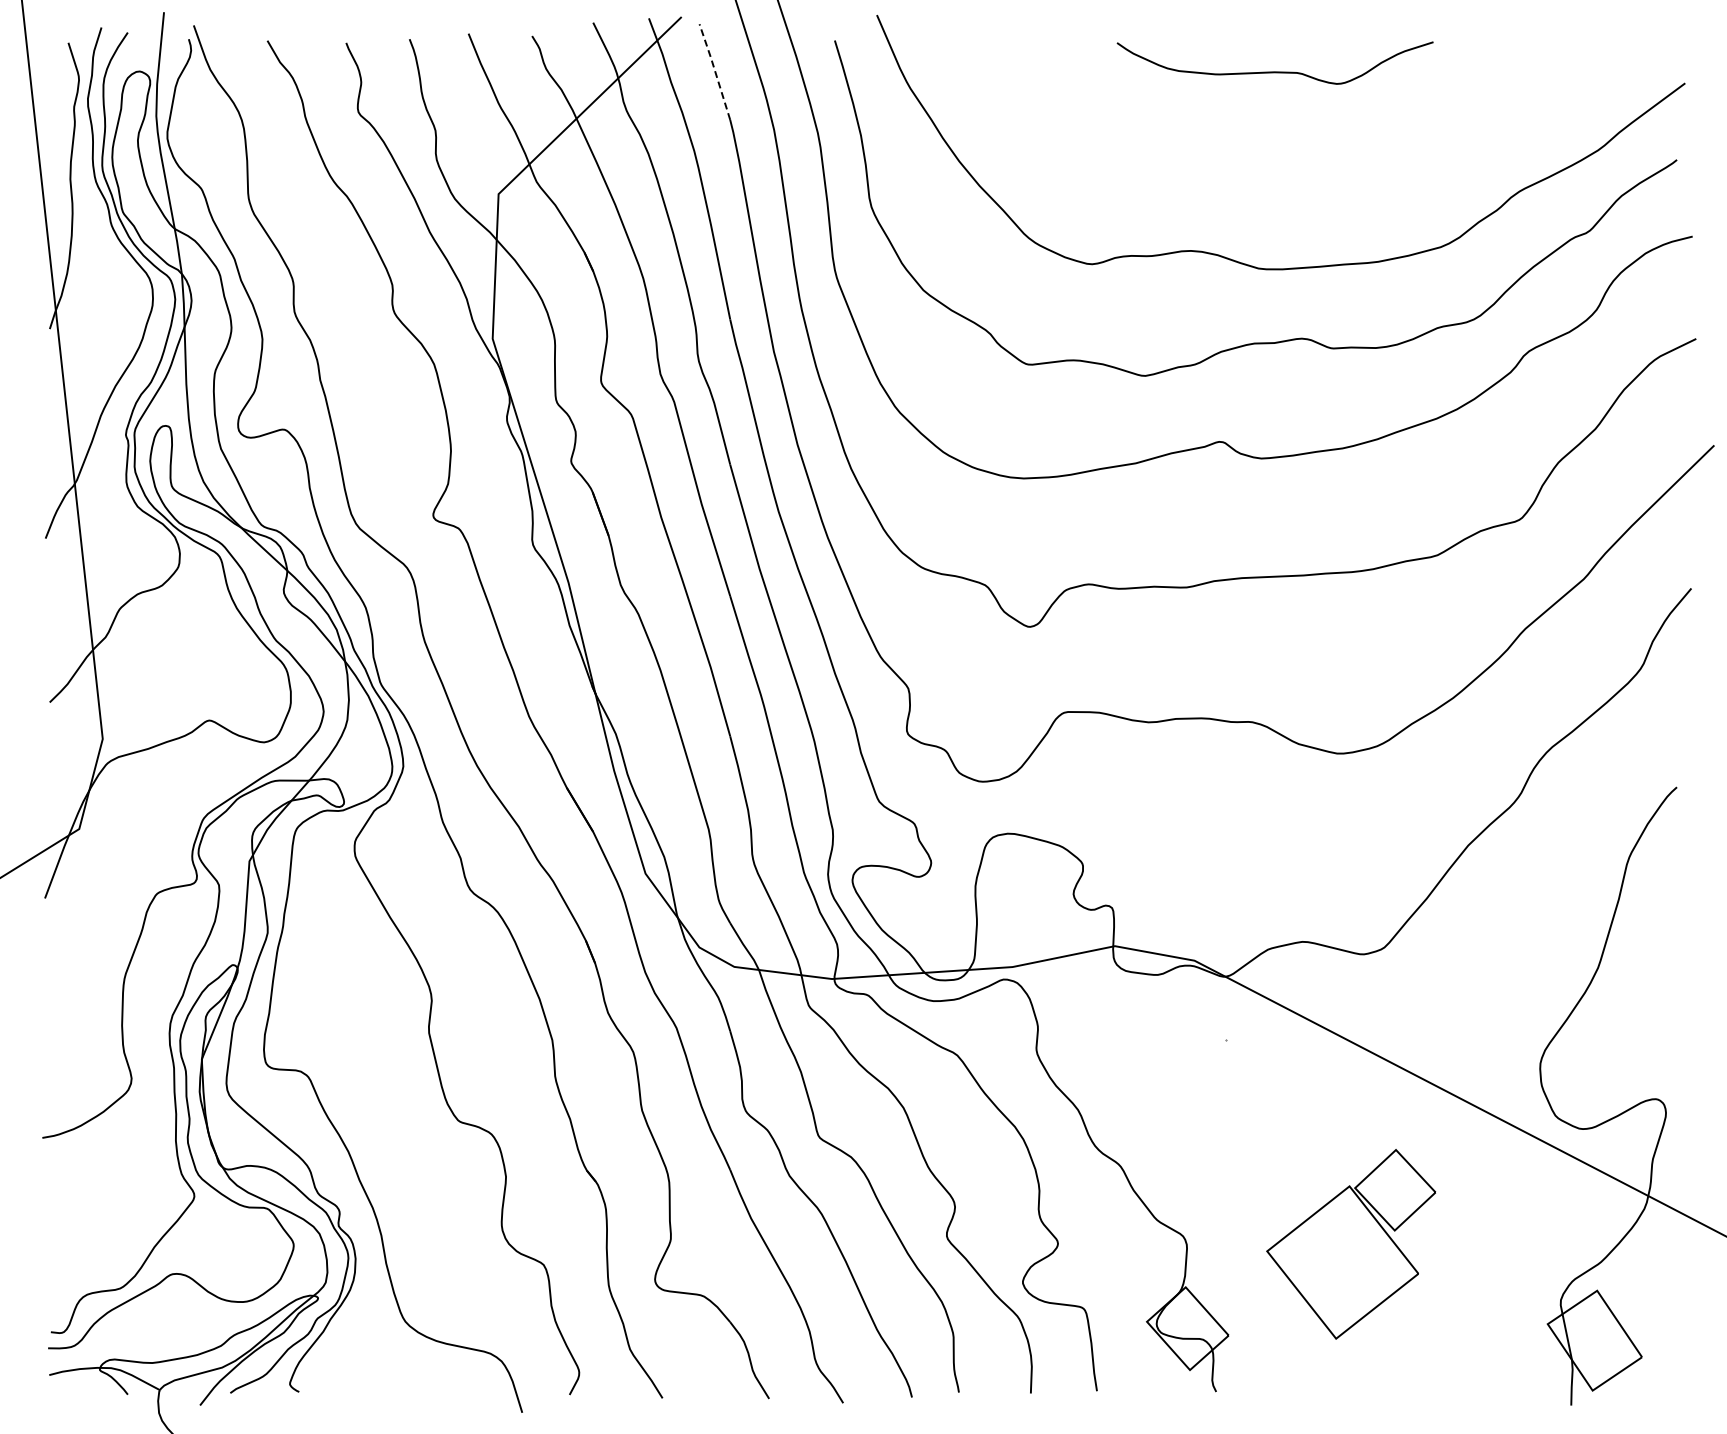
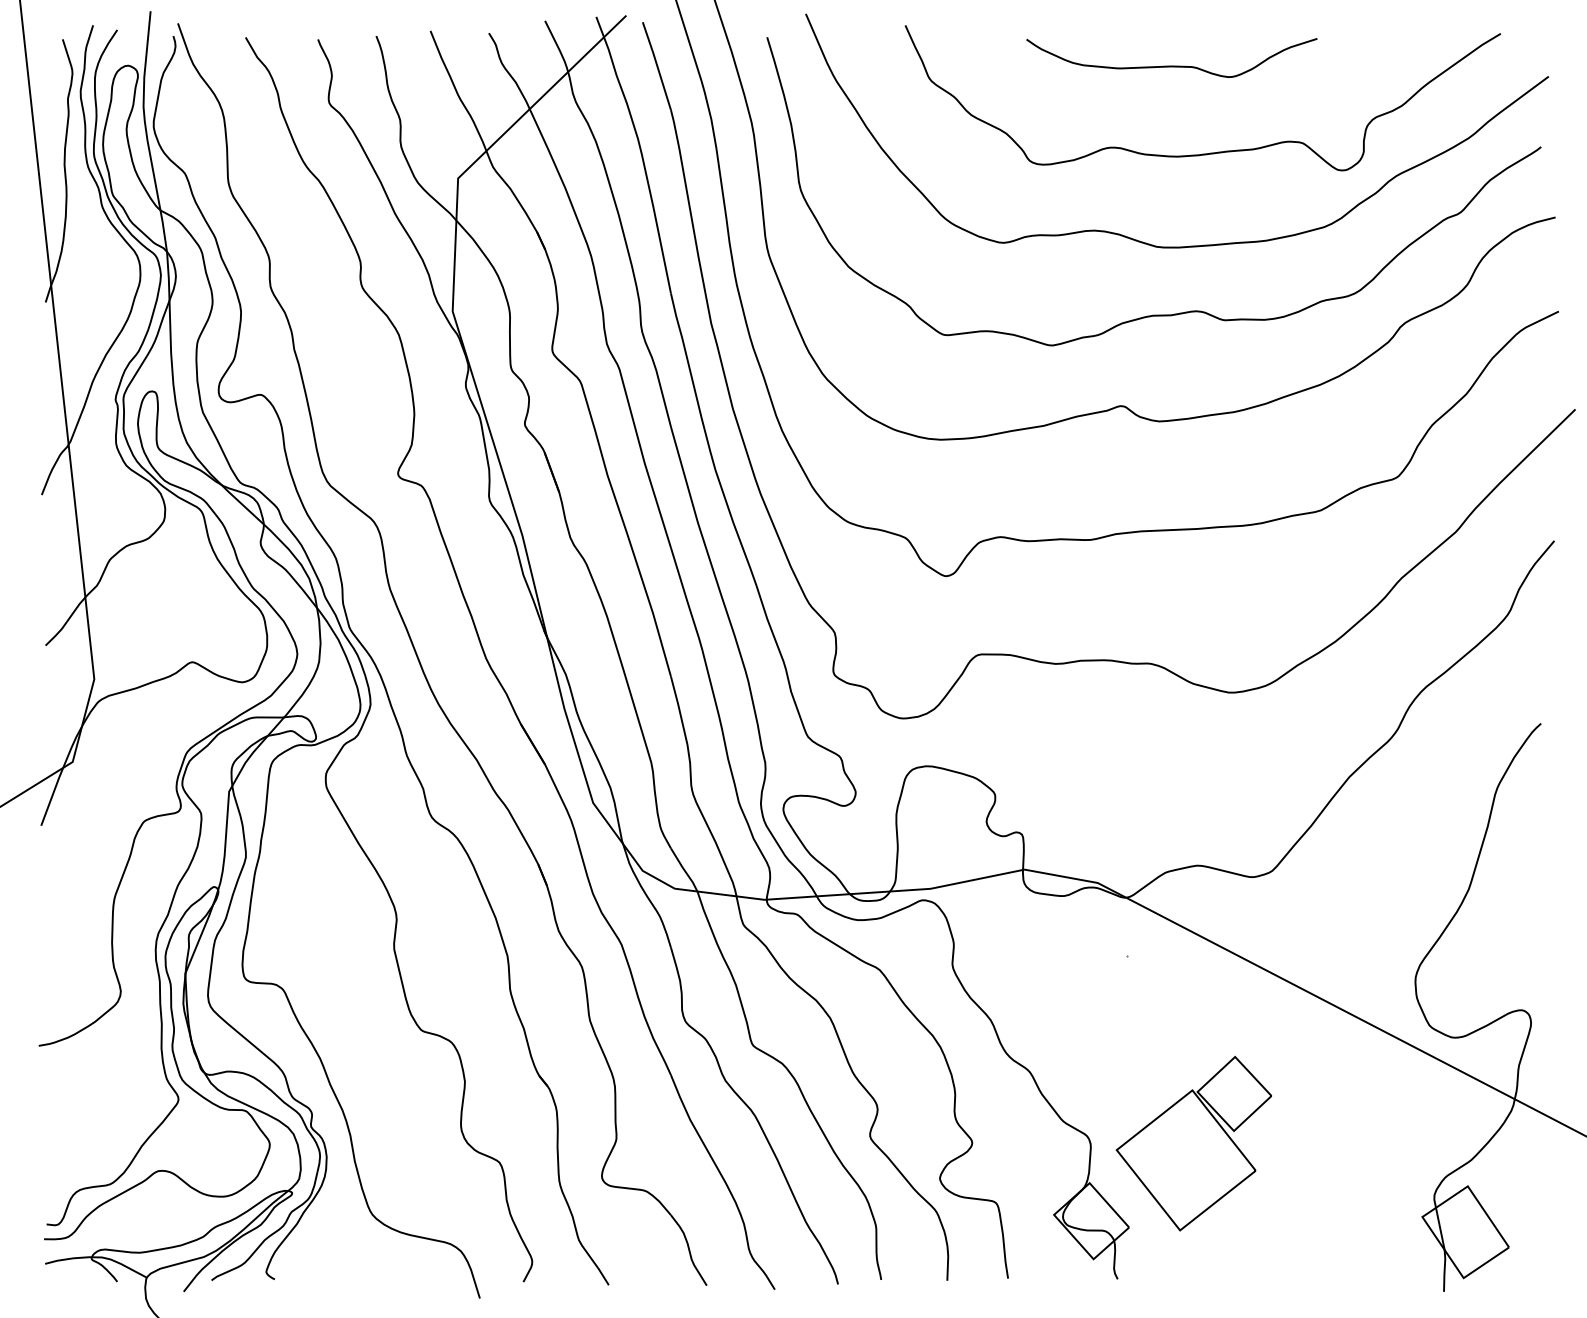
line: (714, 70) -> (656, 64), dashed -> solid
curve: (1320, 165) -> (1213, 152), added
part: (1351, 1244) -> (1194, 1143), moved

